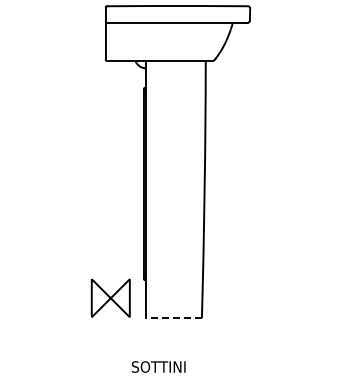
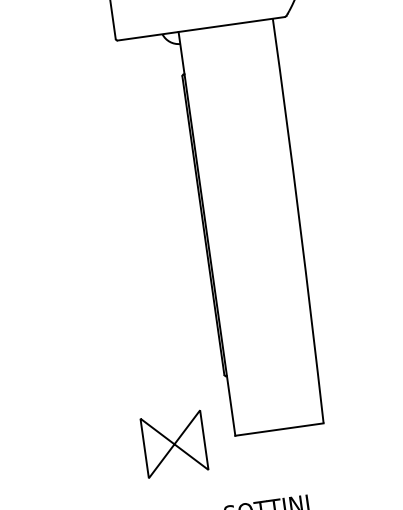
part: (110, 297) -> (173, 443), moved
line: (173, 318) -> (279, 430), dashed -> solid

